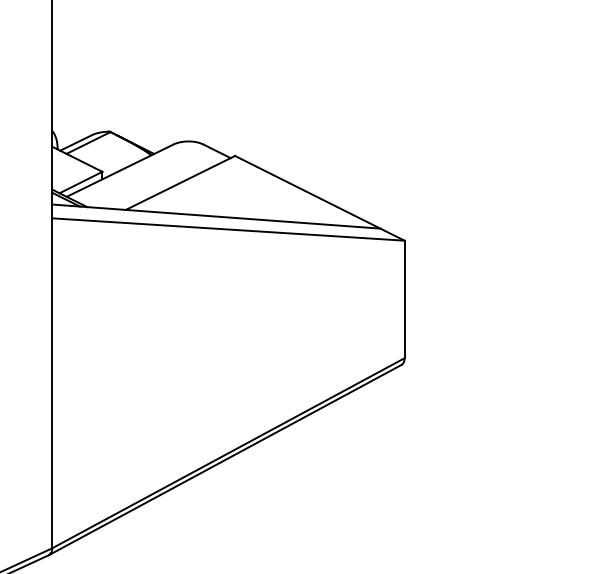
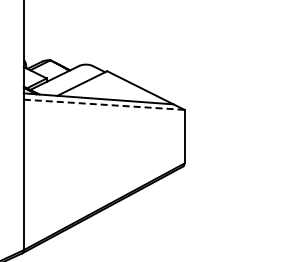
line: (229, 228) -> (104, 104), solid -> dashed

